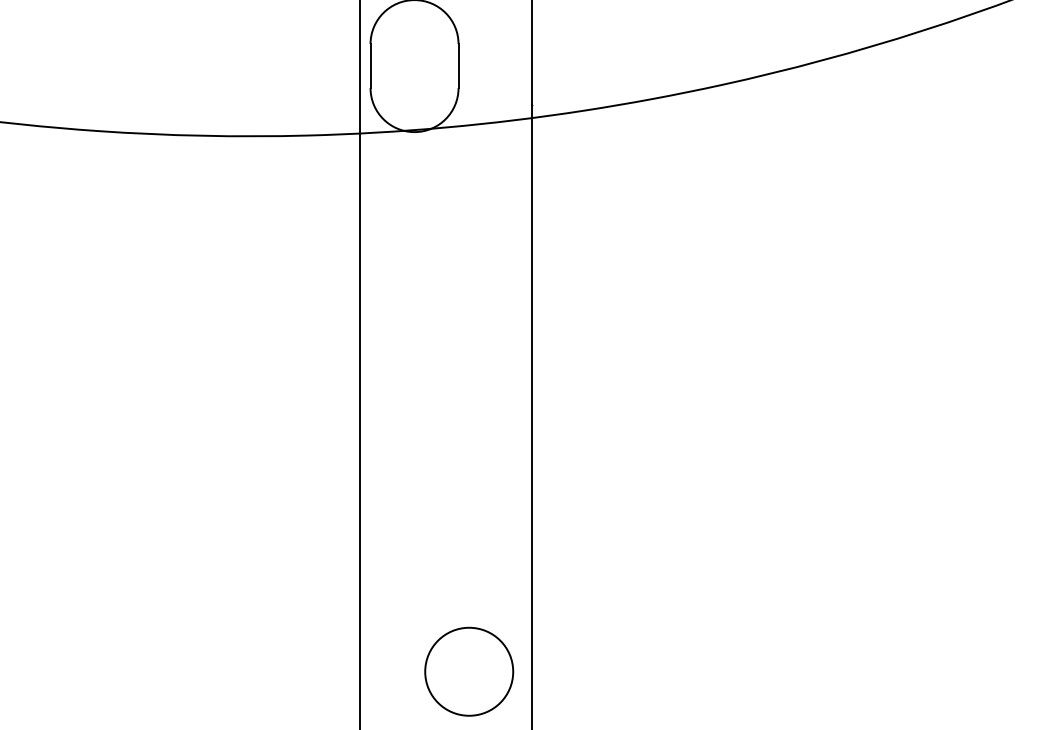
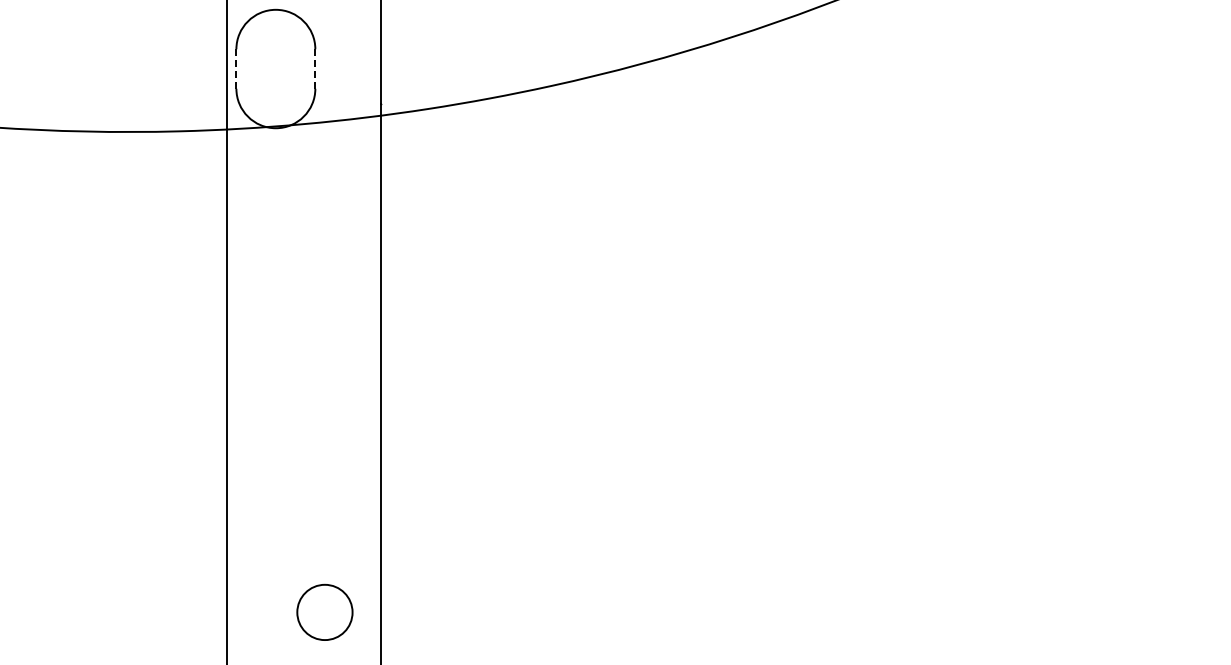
line: (370, 66) -> (236, 69), solid -> dashed
line: (458, 66) -> (315, 69), solid -> dashed
circle: (468, 671) -> (324, 612), size x0.7

